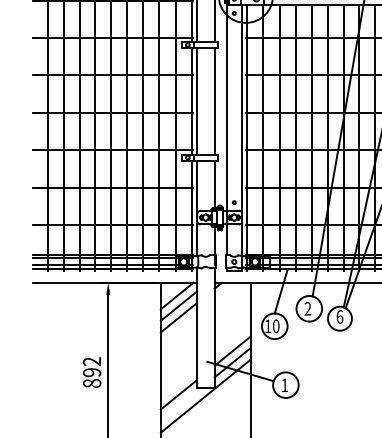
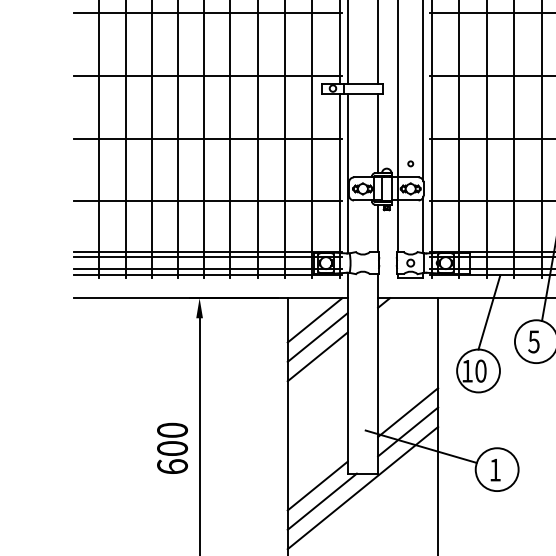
text: (307, 308) -> (533, 341), 2 -> 5
text: (91, 372) -> (171, 448), 892 -> 600
line: (181, 404) -> (322, 502), added

